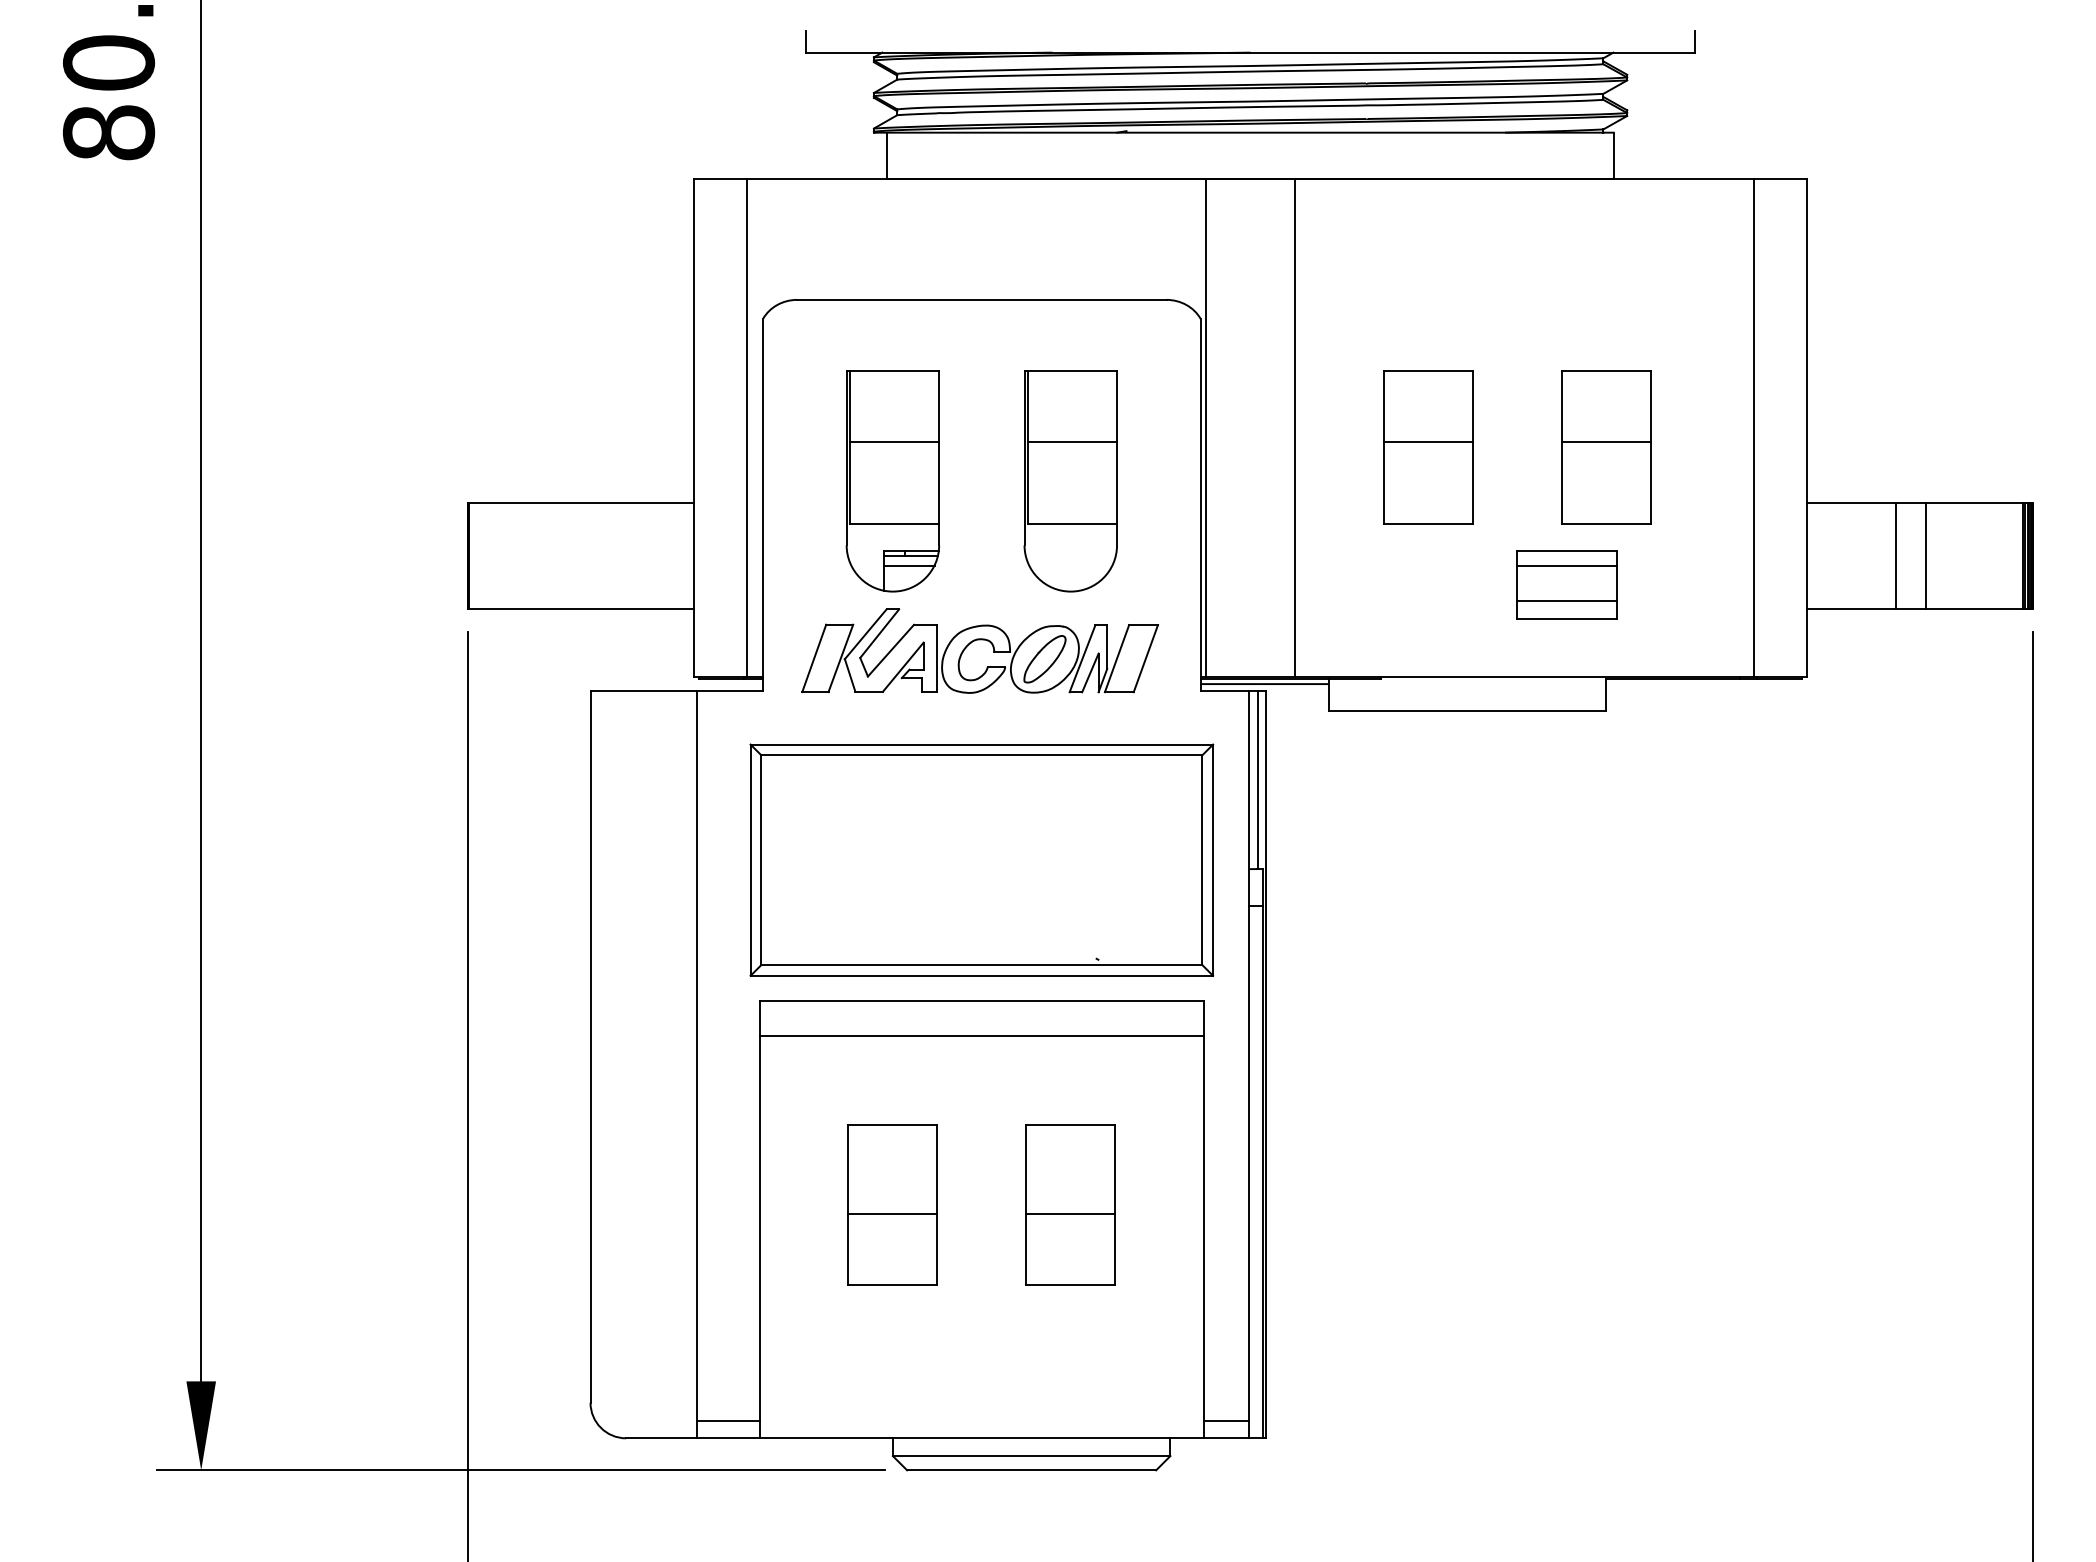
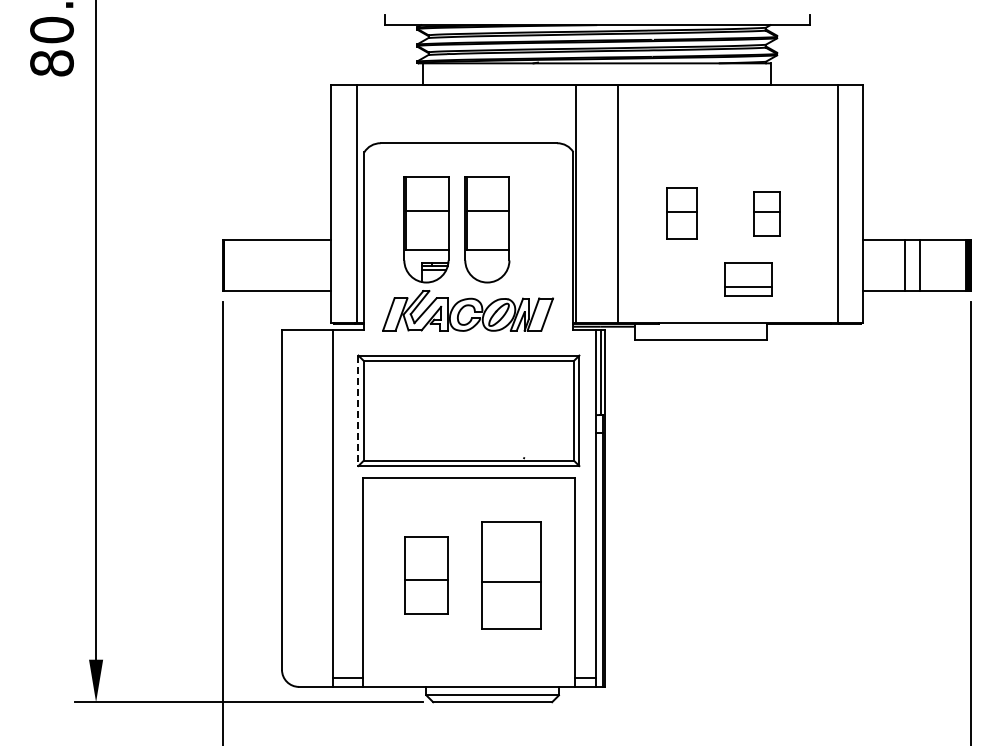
part: (1426, 447) -> (681, 213), size x0.7
part: (1604, 447) -> (766, 213), size x0.6
part: (1071, 480) -> (487, 229), moved
line: (1567, 566) -> (748, 270), removed
line: (750, 861) -> (358, 411), solid -> dashed
line: (980, 1035) -> (468, 494), removed
part: (1071, 1205) -> (511, 575), size x1.4

